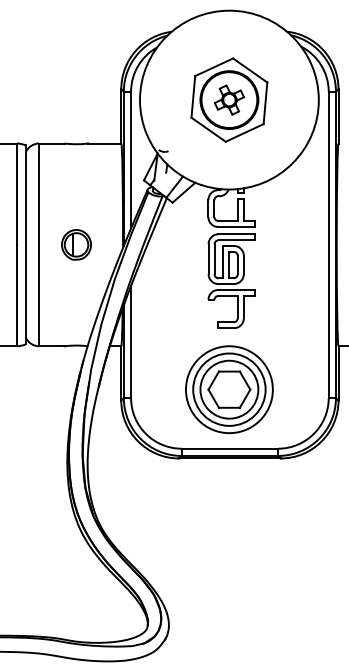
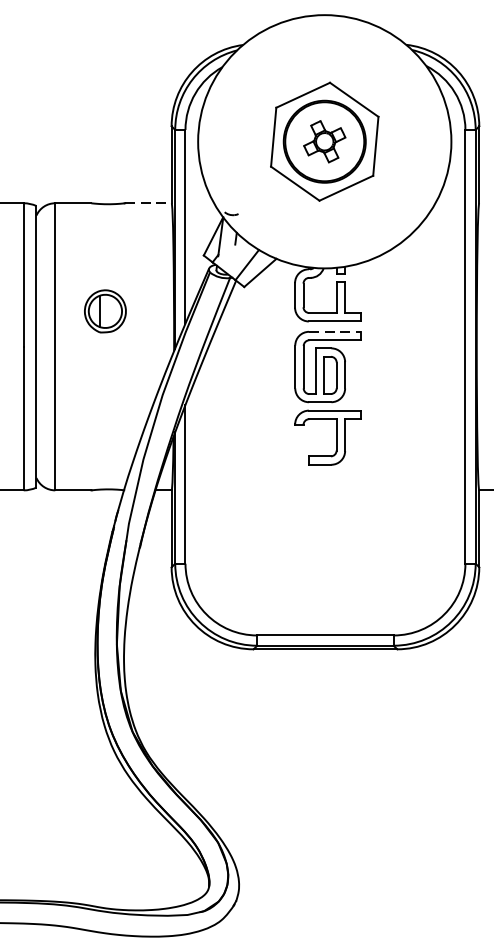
line: (105, 143) -> (149, 203), solid -> dashed
line: (237, 234) -> (336, 332), solid -> dashed
part: (76, 244) -> (105, 310), moved
part: (229, 389) -> (324, 551), removed

